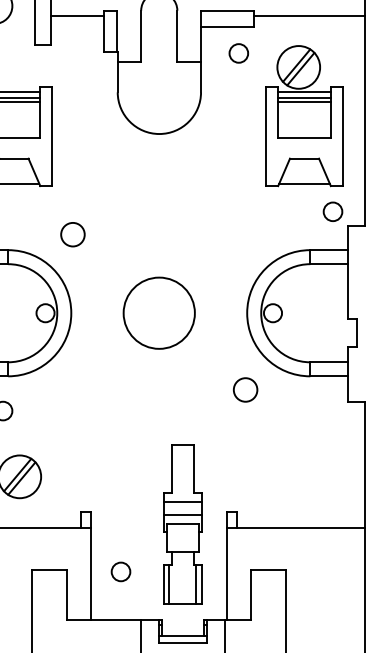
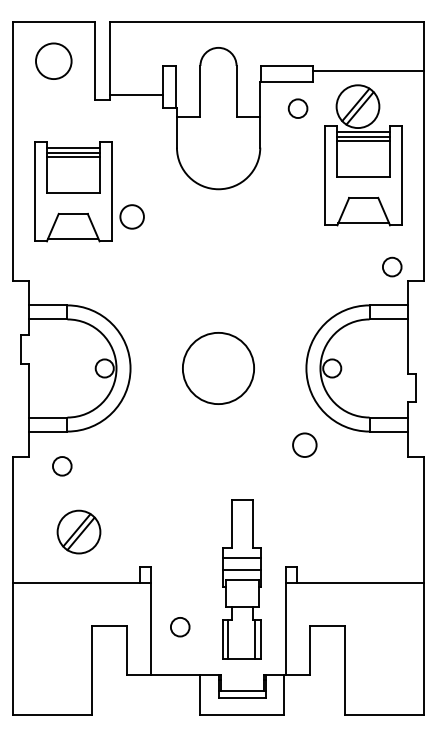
line: (77, 16) -> (136, 95), moved
part: (304, 116) -> (363, 155), moved
circle: (72, 234) -> (131, 216), moved

